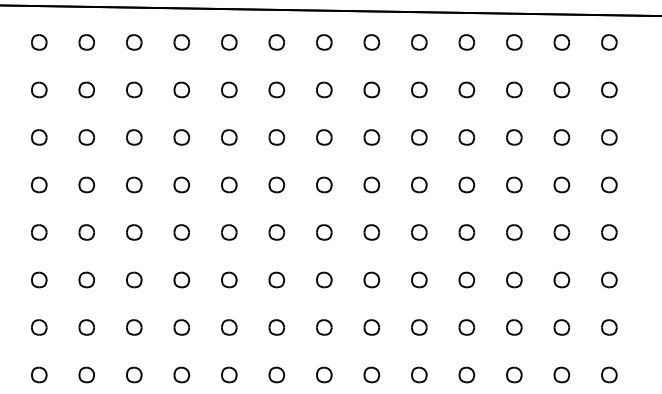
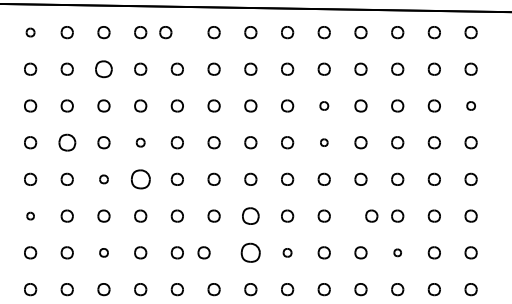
part: (39, 42) -> (30, 32), size x0.7
part: (229, 42) -> (165, 32), moved
part: (134, 89) -> (104, 68), size x1.4
part: (419, 137) -> (324, 106), size x0.7
part: (609, 137) -> (471, 106), size x0.7
part: (86, 184) -> (67, 142), size x1.4
part: (181, 184) -> (140, 142), size x0.7
part: (419, 184) -> (324, 142), size x0.6
part: (134, 232) -> (104, 179), size x0.7
part: (181, 232) -> (140, 179), size x1.6
part: (39, 279) -> (30, 215), size x0.6
part: (324, 279) -> (250, 215), size x1.4
part: (466, 279) -> (371, 215), moved
part: (134, 327) -> (104, 252), size x0.7
part: (276, 327) -> (203, 252), moved
part: (324, 327) -> (250, 252), size x1.6
part: (371, 327) -> (287, 252), size x0.7
part: (514, 327) -> (397, 252), size x0.6

